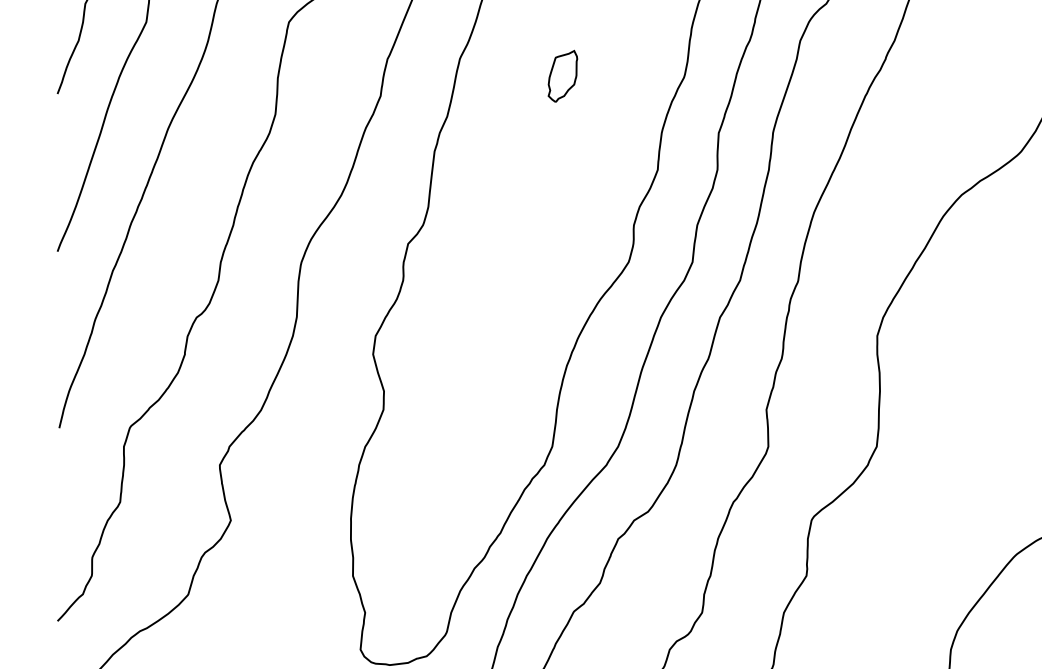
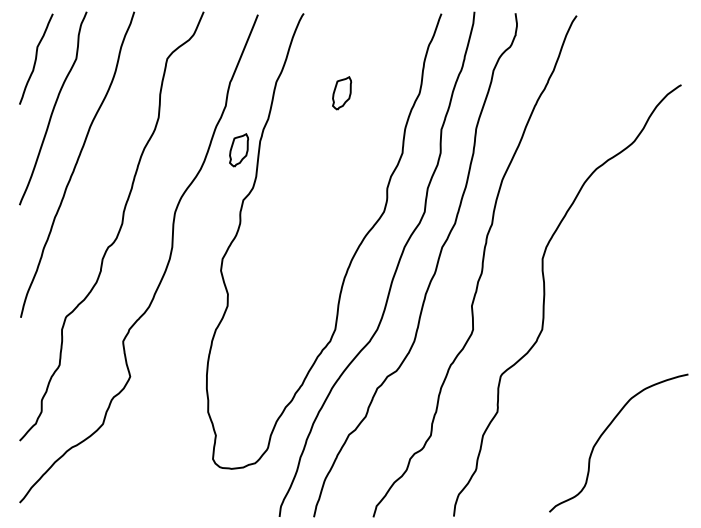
part: (402, 165) -> (239, 150), added

